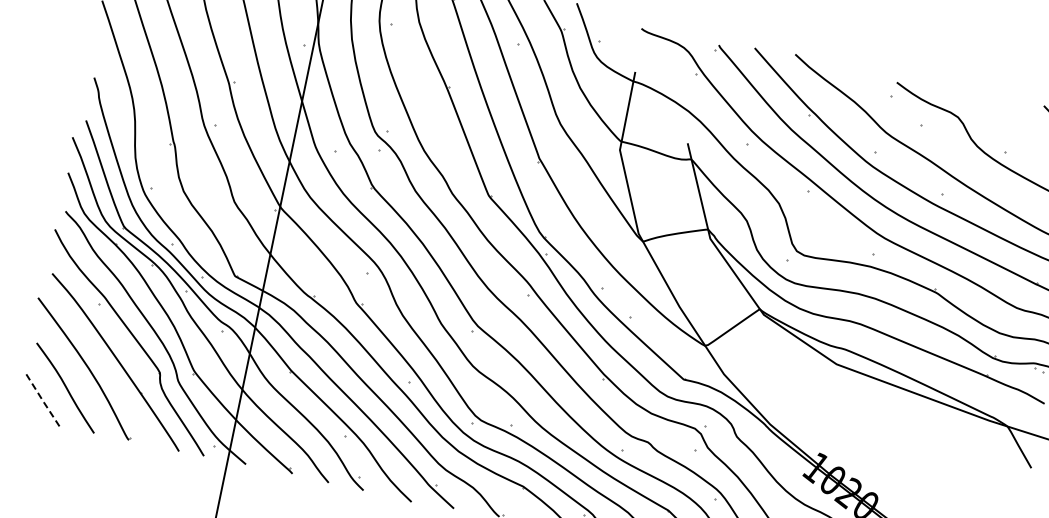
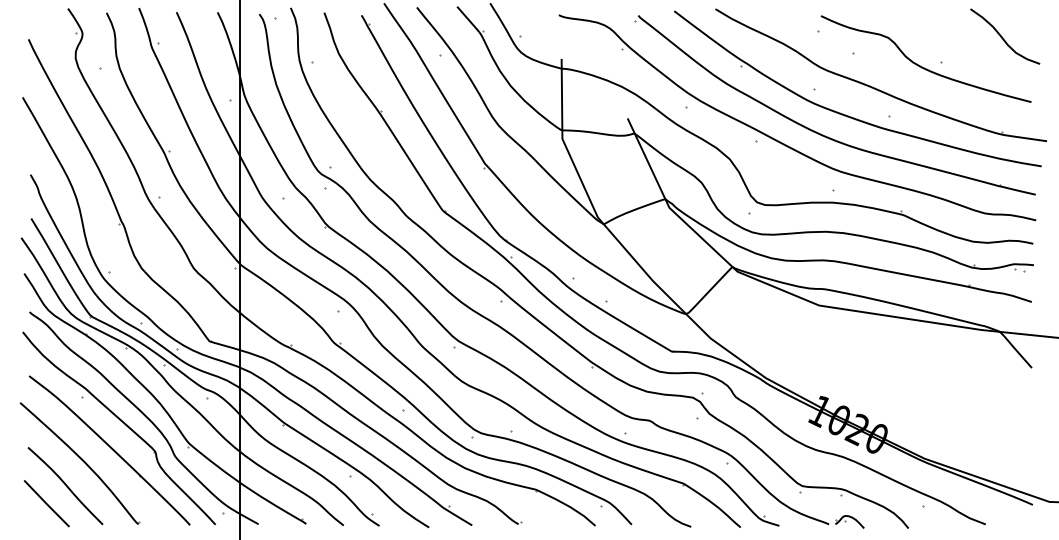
line: (44, 402) -> (47, 504), dashed -> solid

